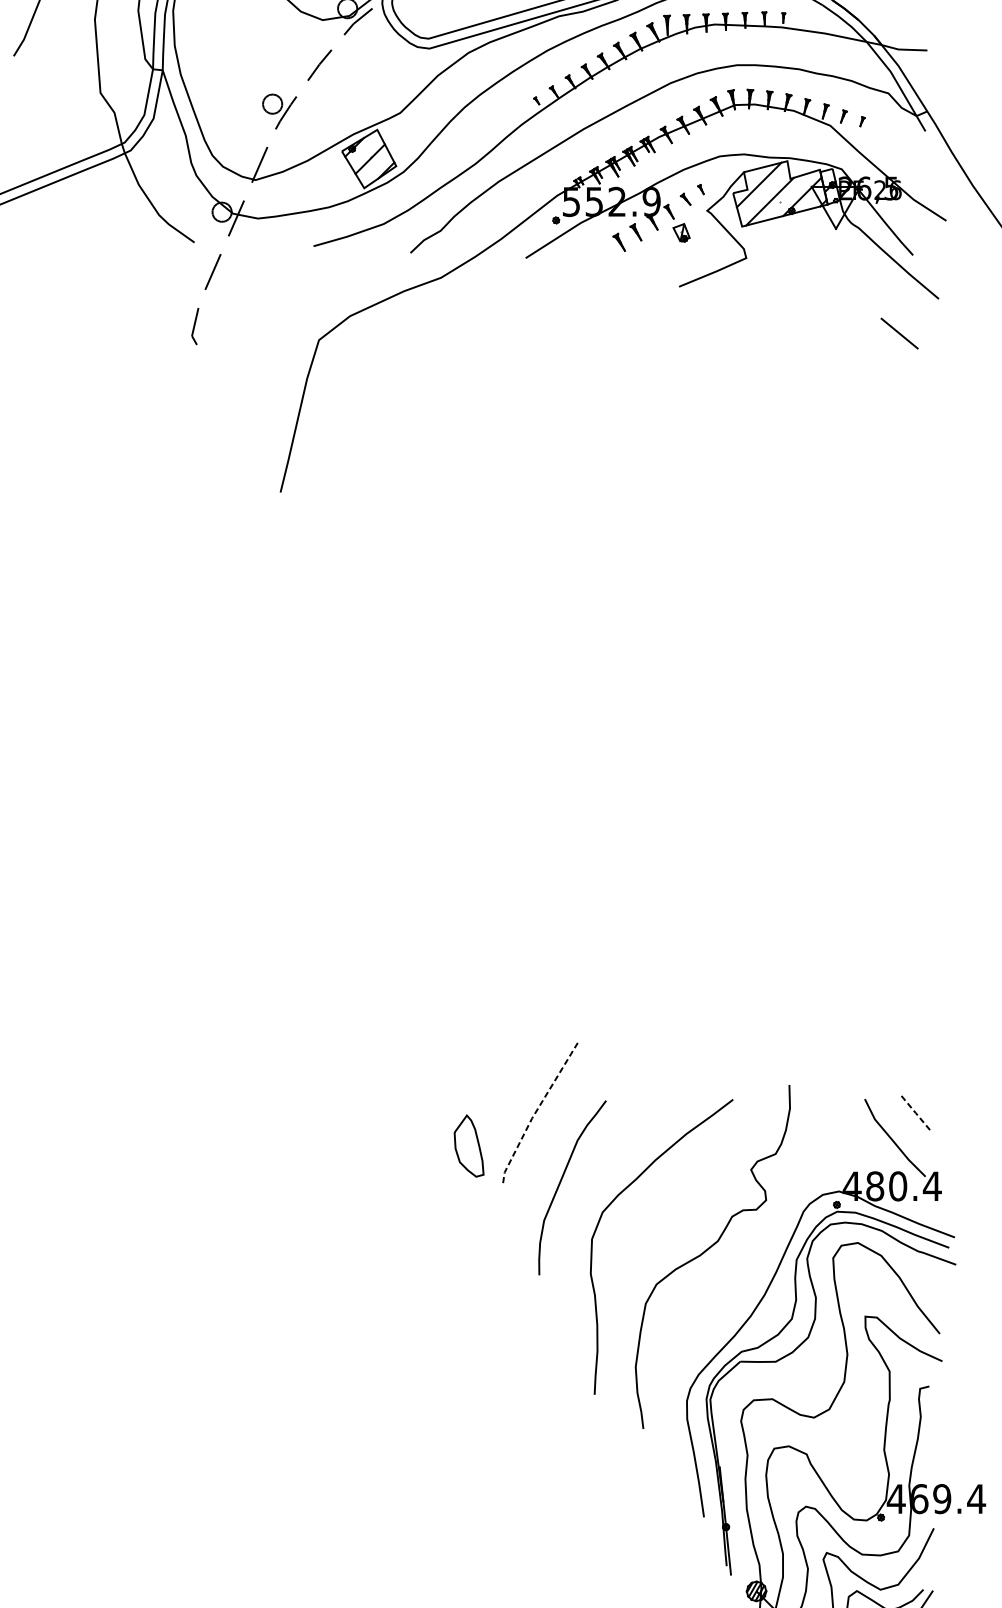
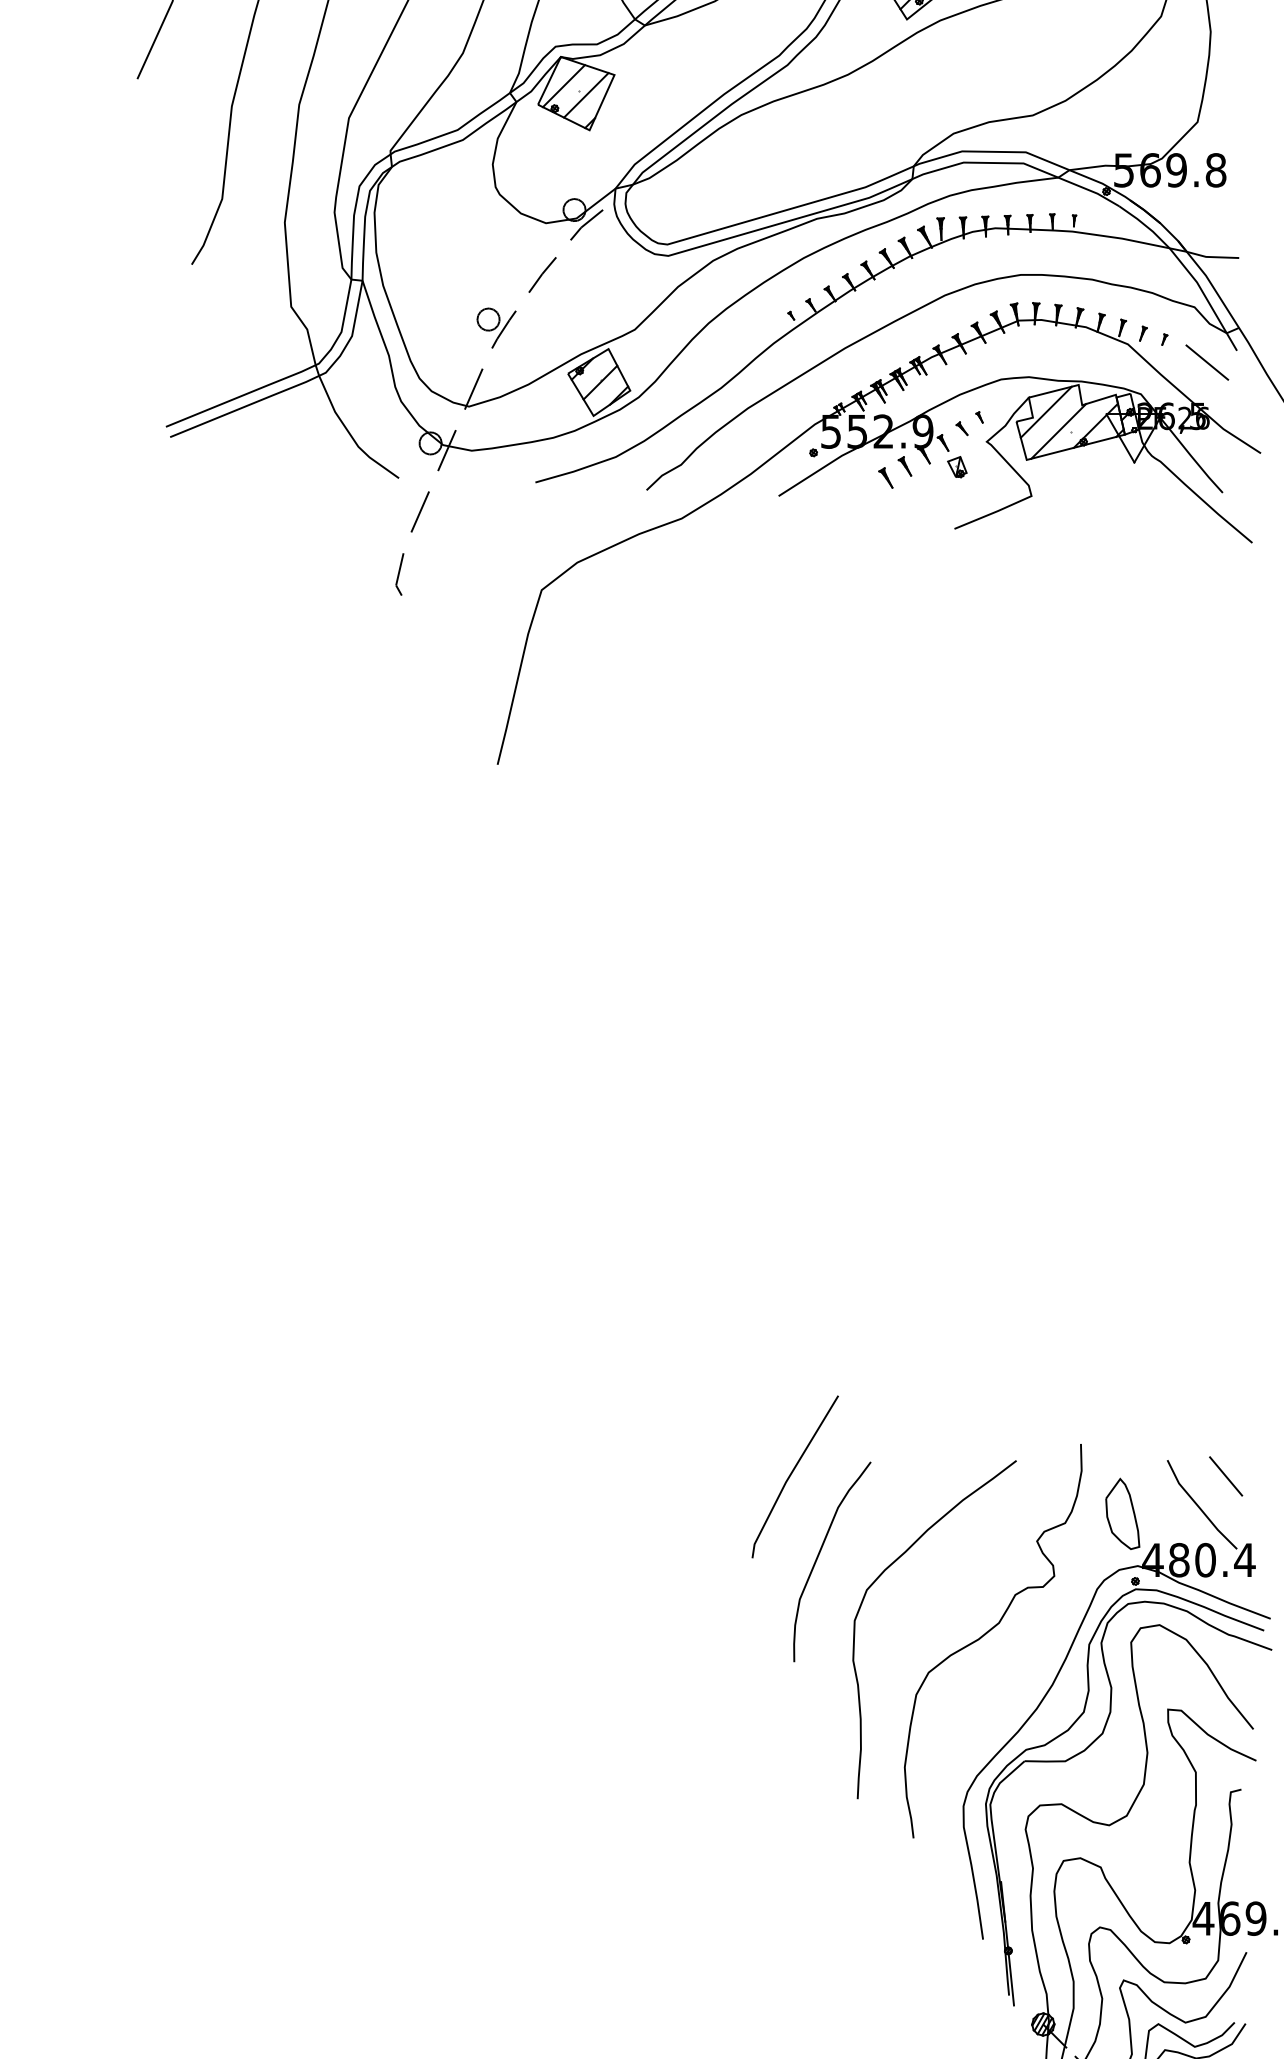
line: (899, 333) -> (1207, 362), moved
line: (535, 1113) -> (789, 1476), dashed -> solid
line: (915, 1113) -> (1225, 1476), dashed -> solid
part: (468, 1145) -> (1122, 1513), moved

